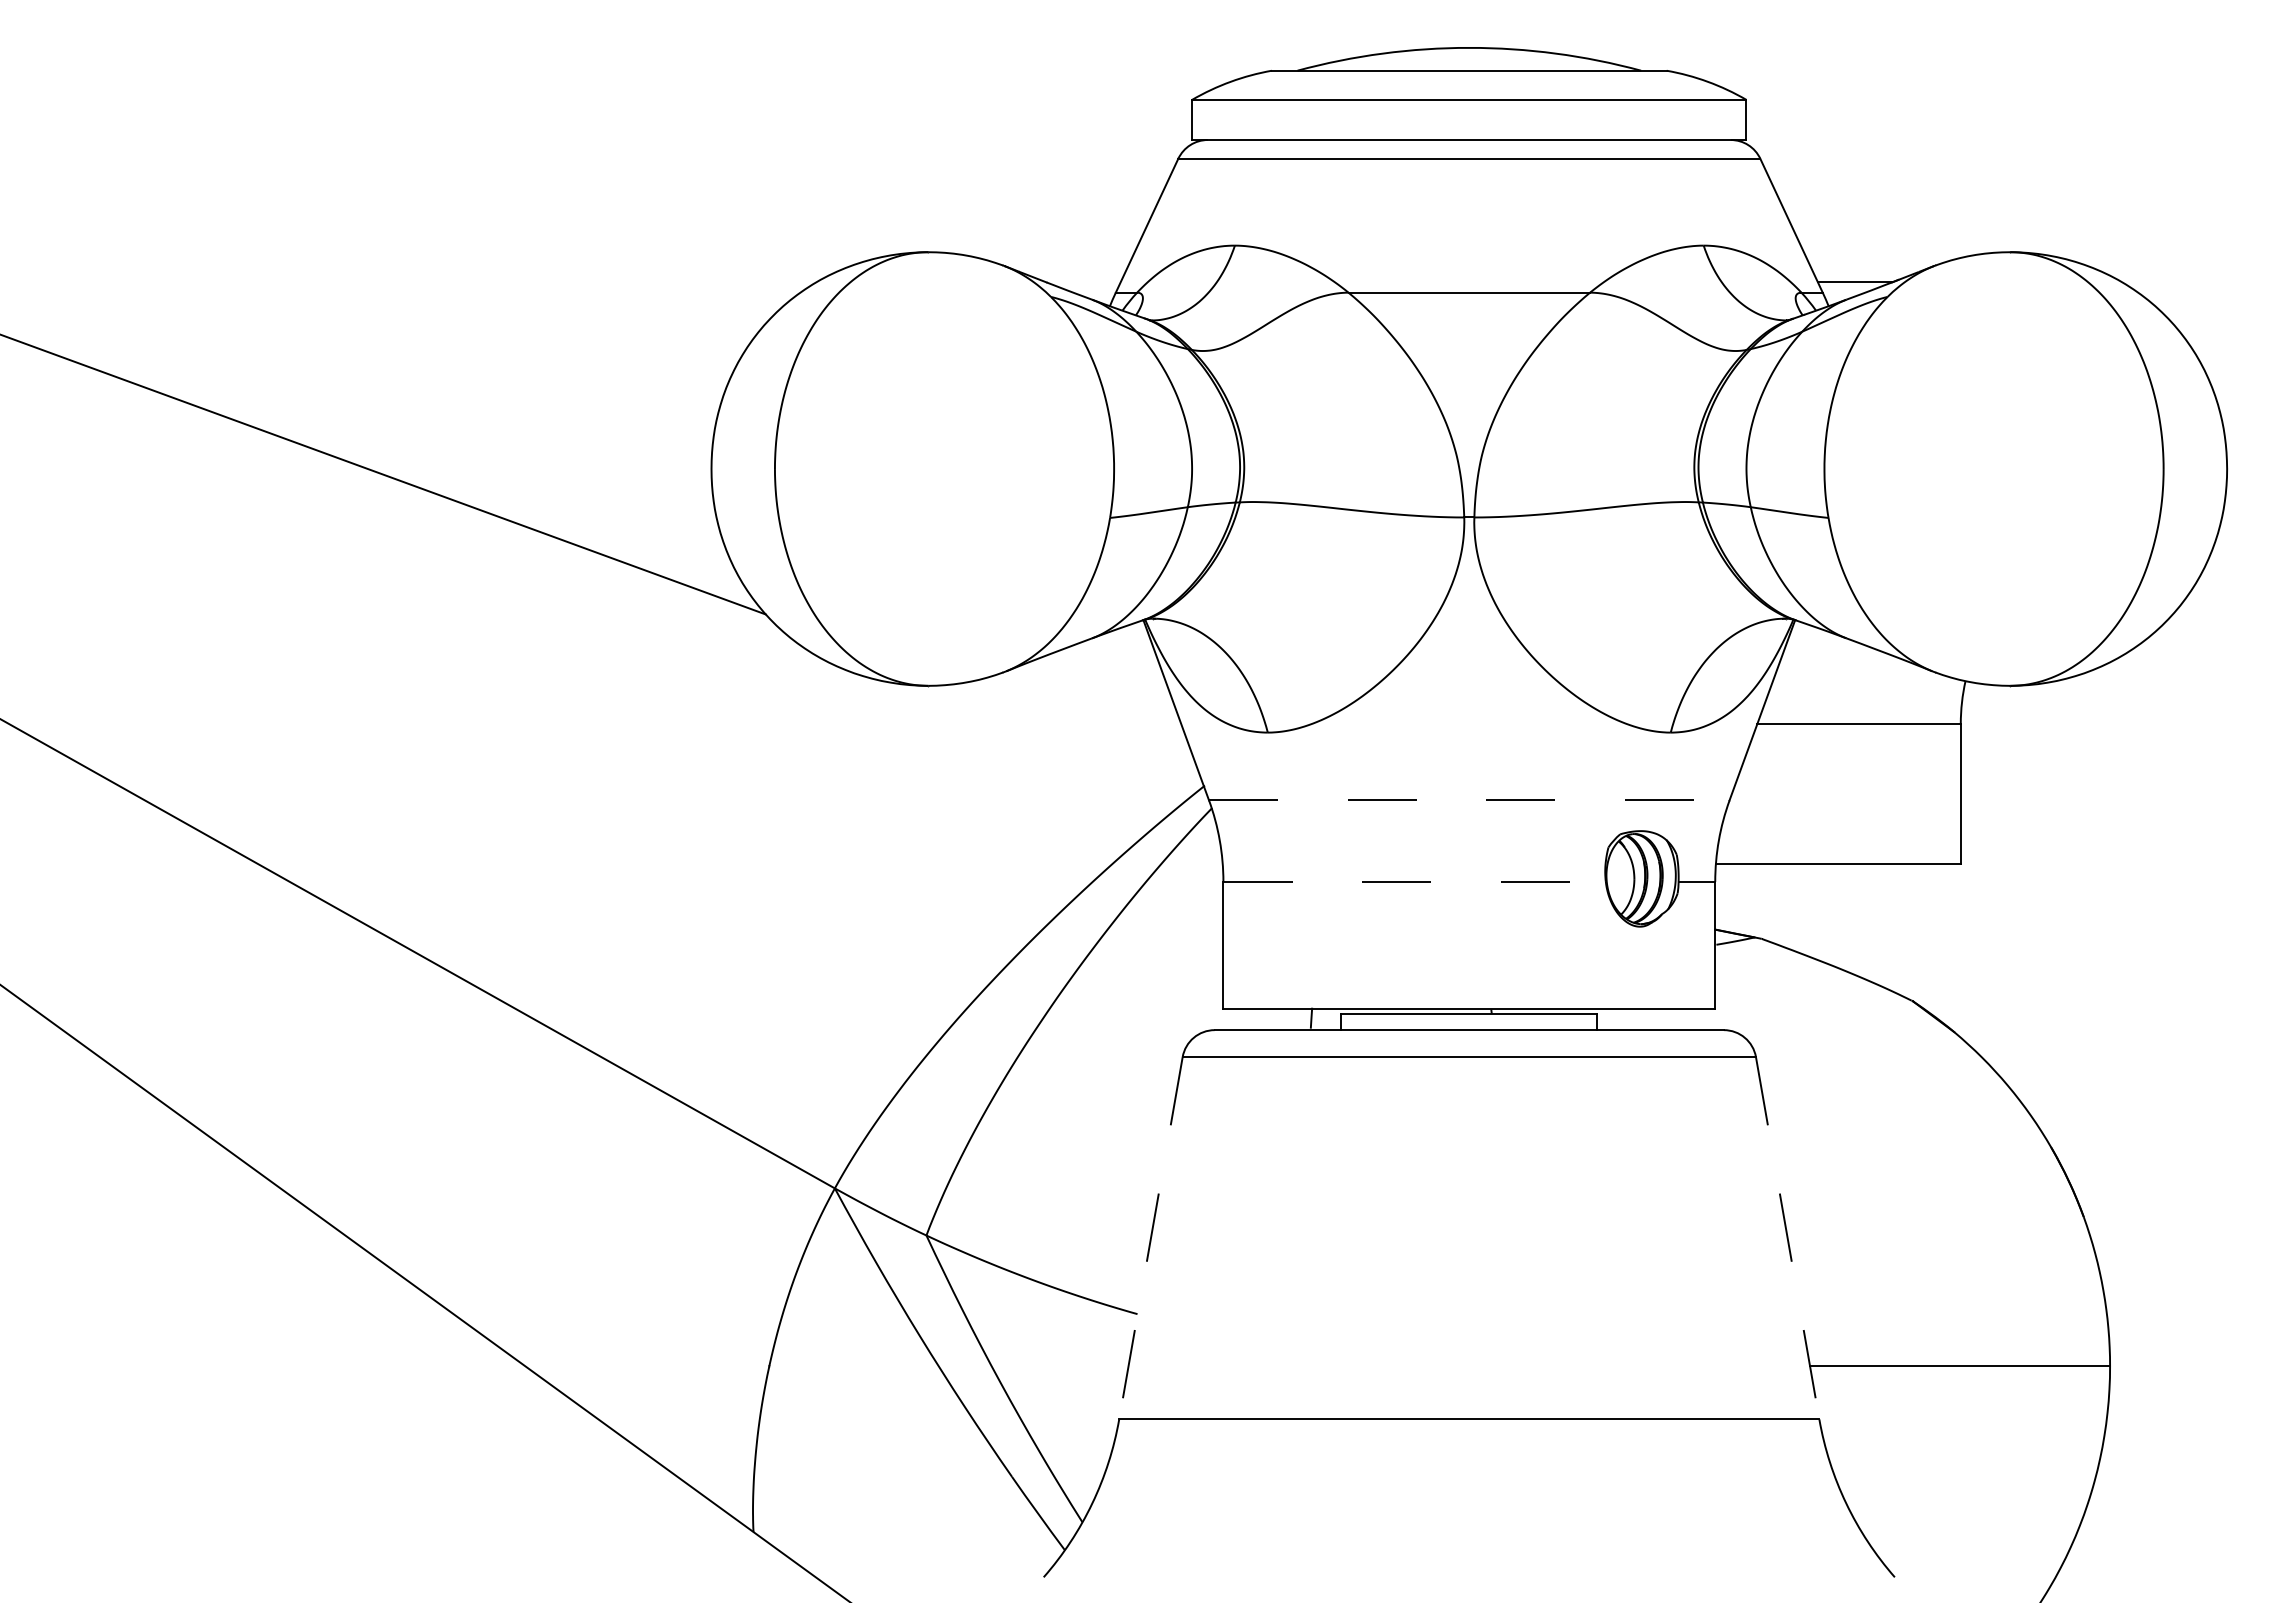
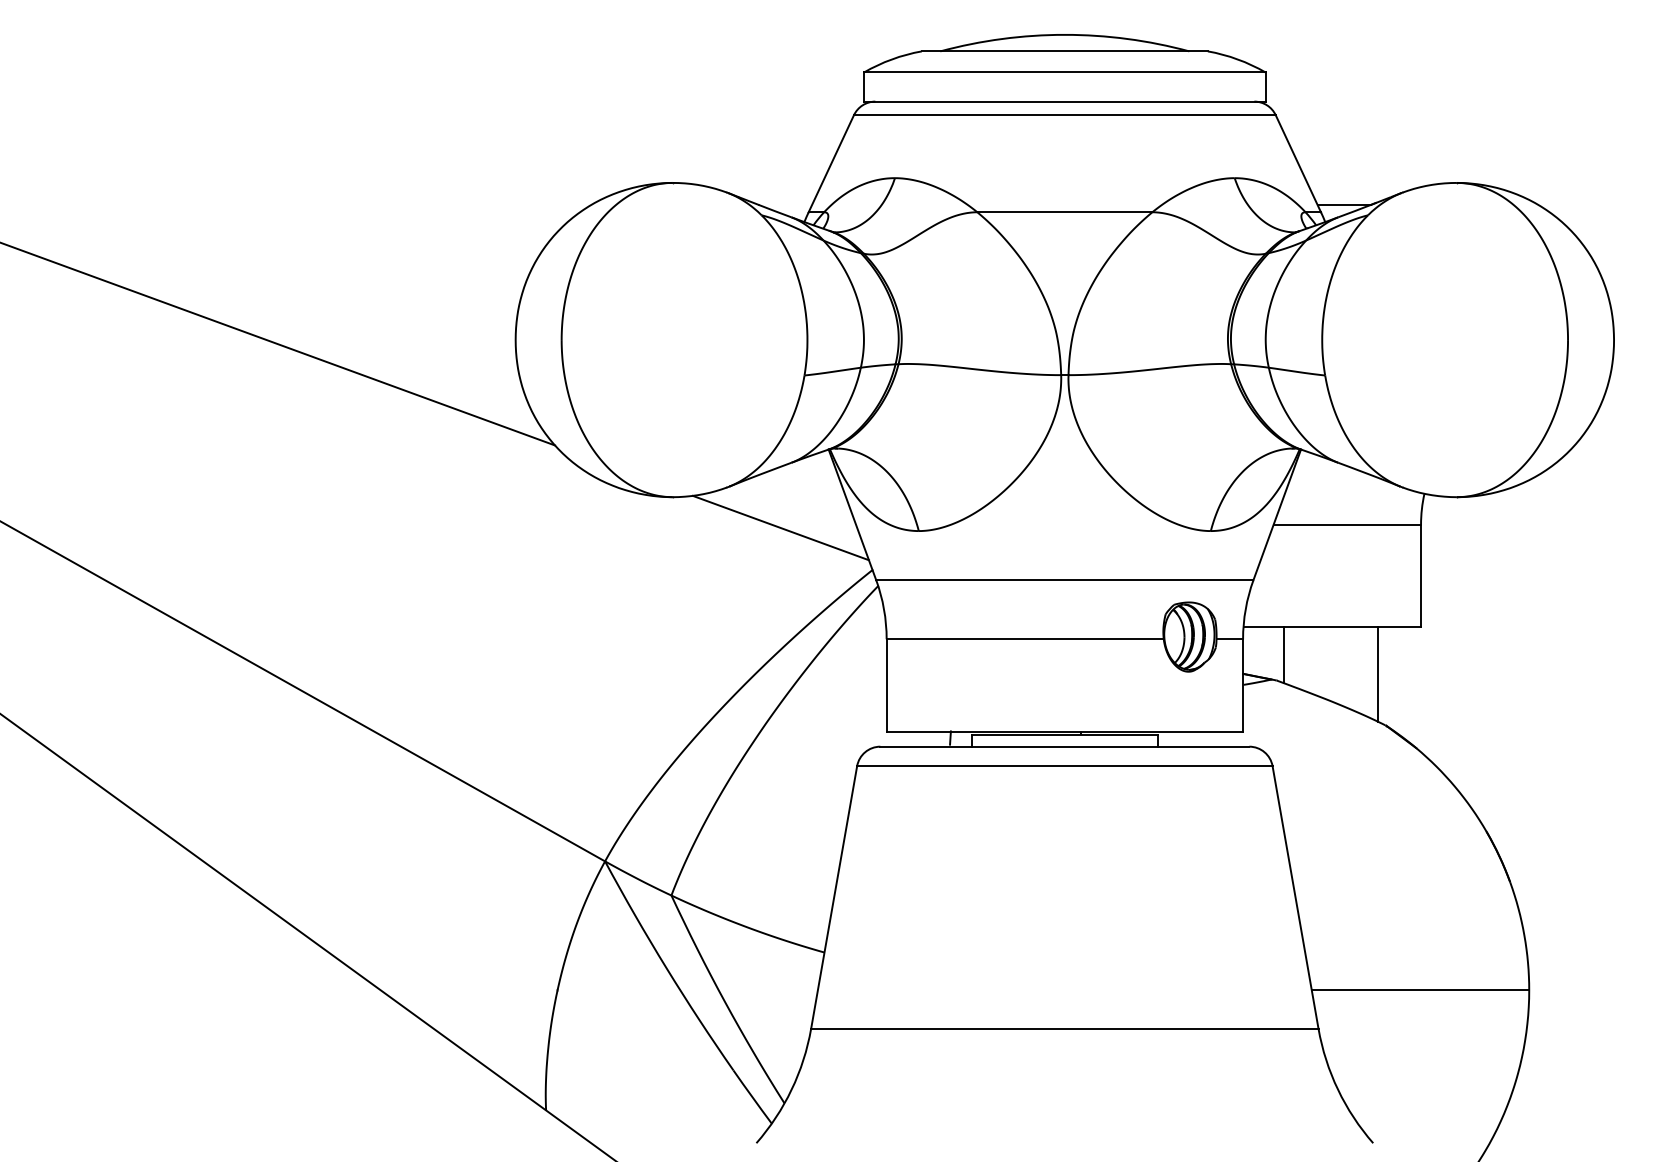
line: (1077, 728) -> (780, 528), added
line: (1469, 800) -> (1064, 580), dashed -> solid
line: (1415, 881) -> (1025, 638), dashed -> solid
line: (1772, 903) -> (1284, 654), added
line: (1902, 929) -> (1378, 673), added
line: (1150, 1238) -> (833, 897), dashed -> solid
line: (1787, 1238) -> (1295, 897), dashed -> solid

